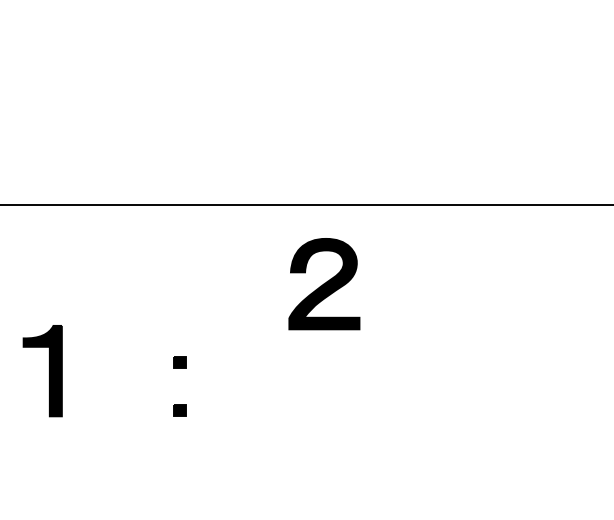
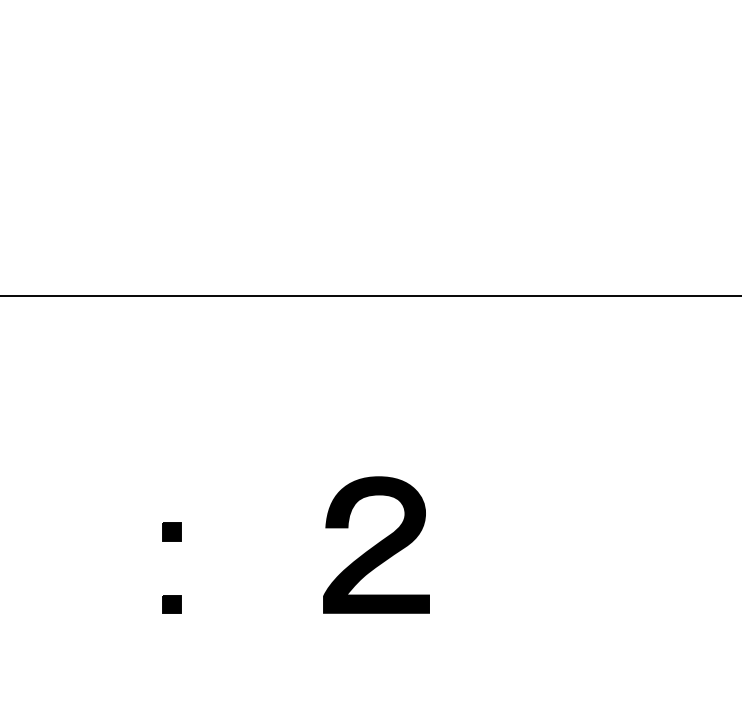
part: (324, 284) -> (376, 545), moved

